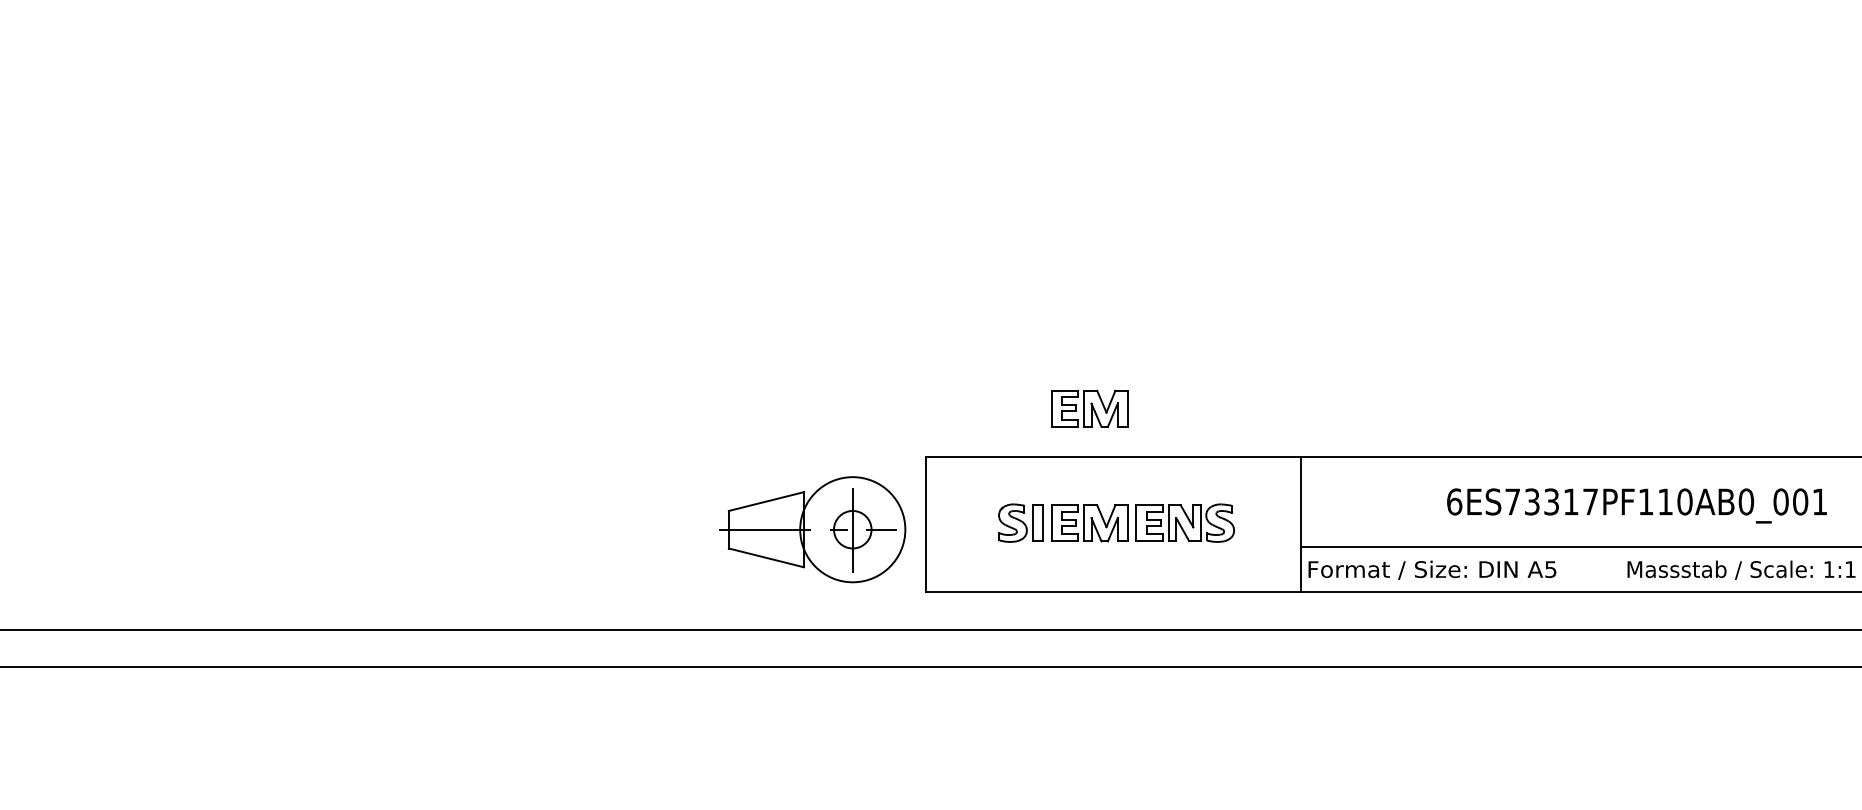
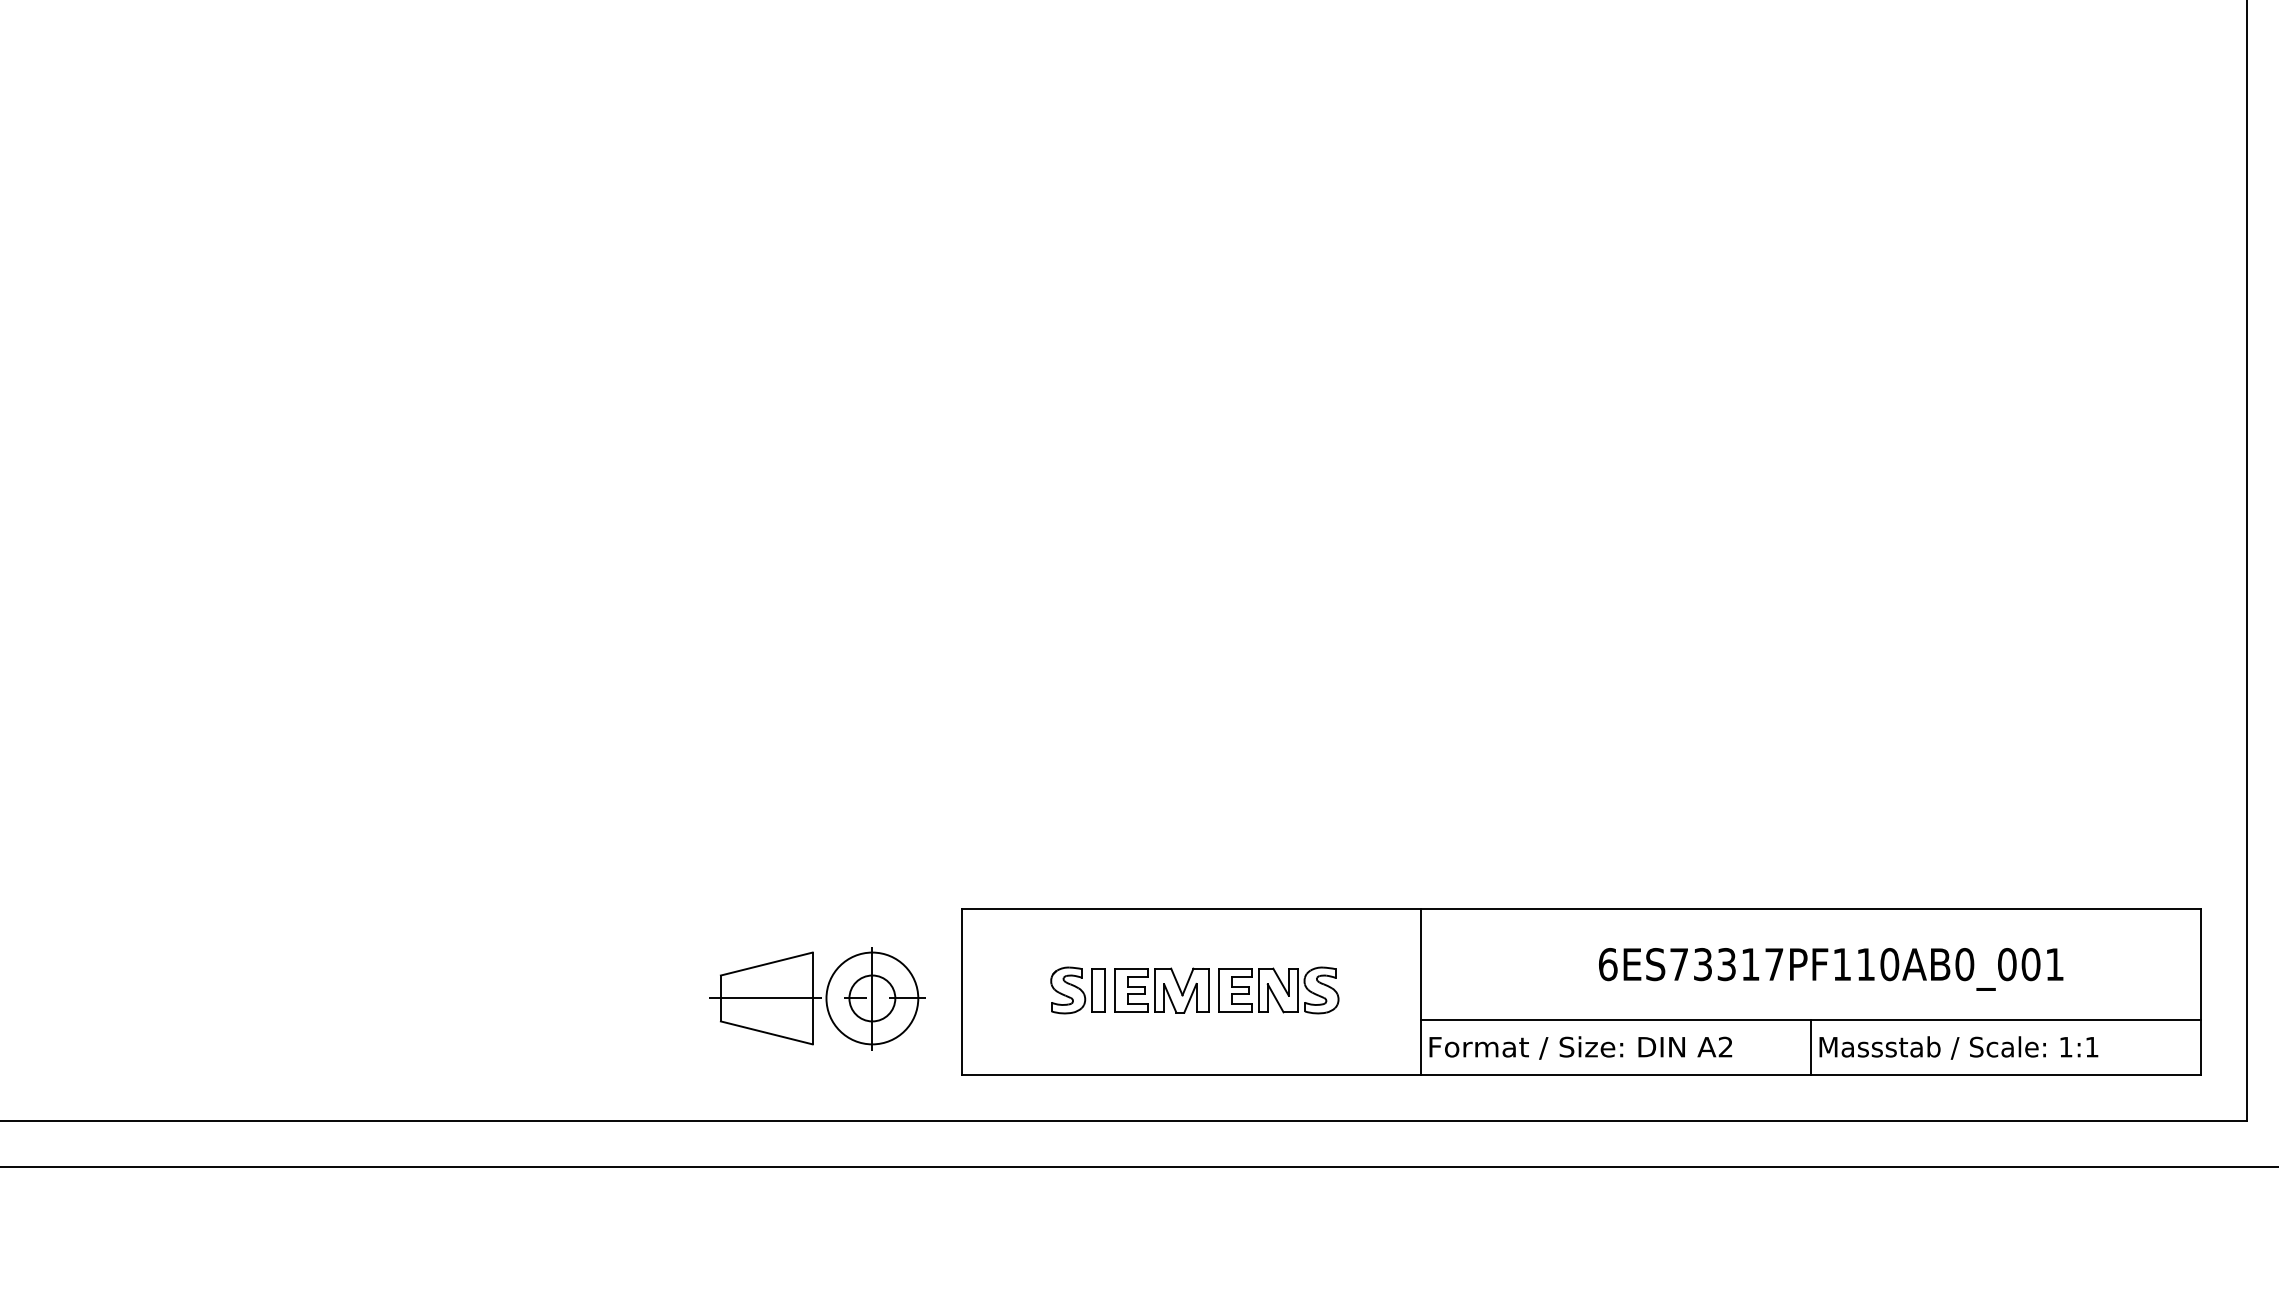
part: (1089, 408) -> (1161, 850), removed
circle: (852, 529) -> (872, 998), size x0.71
text: (1550, 569) -> (1725, 1046), A5 -> A2
line: (1620, 569) -> (1810, 1046), added

